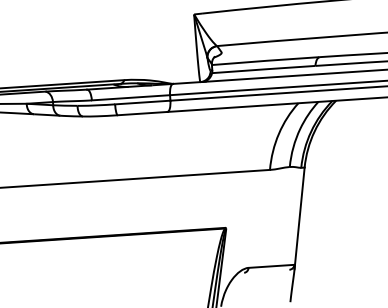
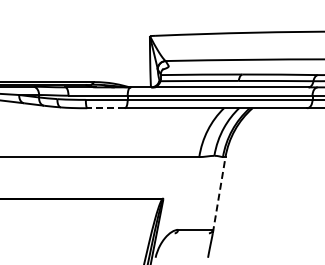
line: (143, 113) -> (106, 108), solid -> dashed
line: (300, 218) -> (219, 195), solid -> dashed

